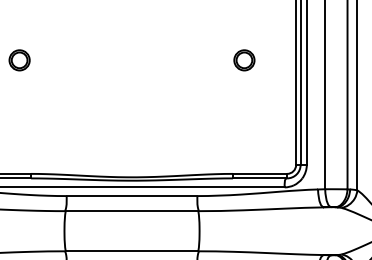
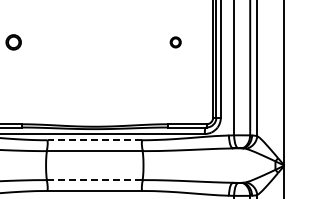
part: (243, 60) -> (175, 42), size x0.7
line: (131, 196) -> (94, 140), solid -> dashed
line: (131, 251) -> (94, 180), solid -> dashed

